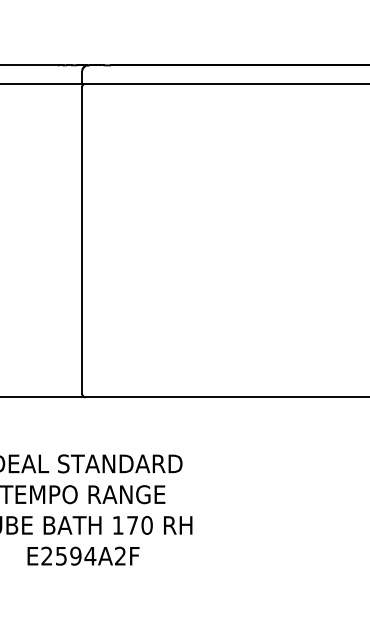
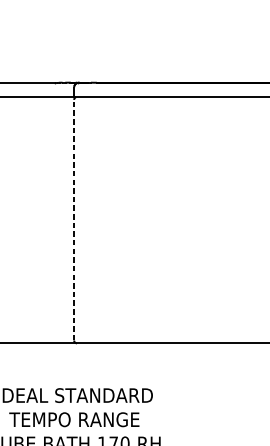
line: (82, 239) -> (74, 219), solid -> dashed

